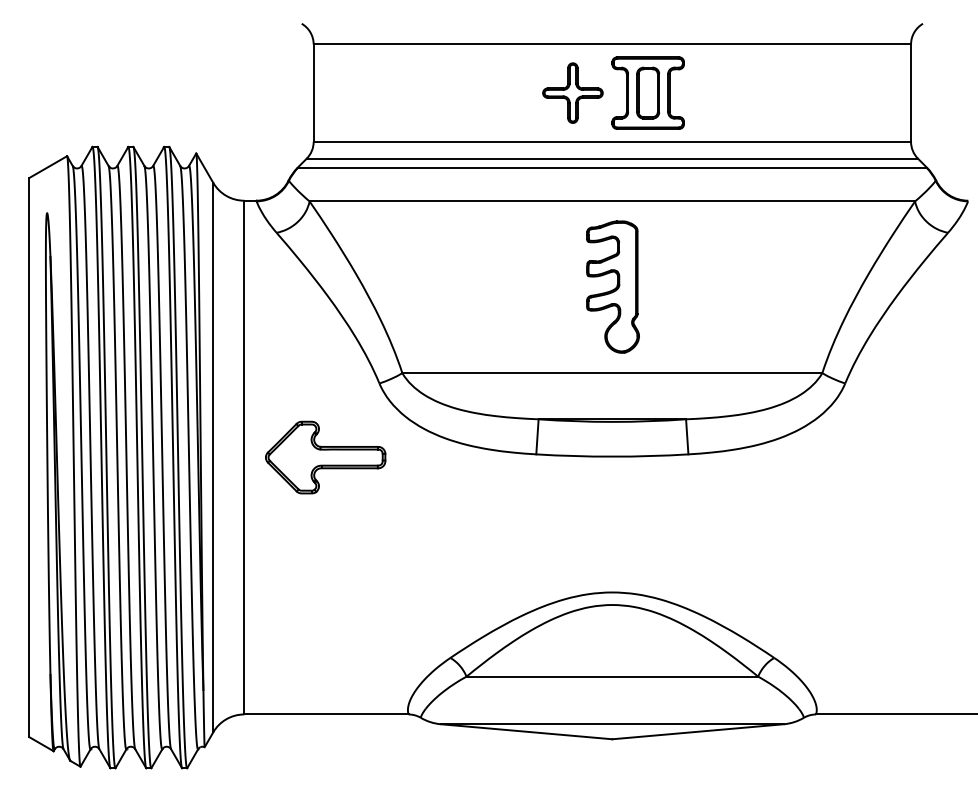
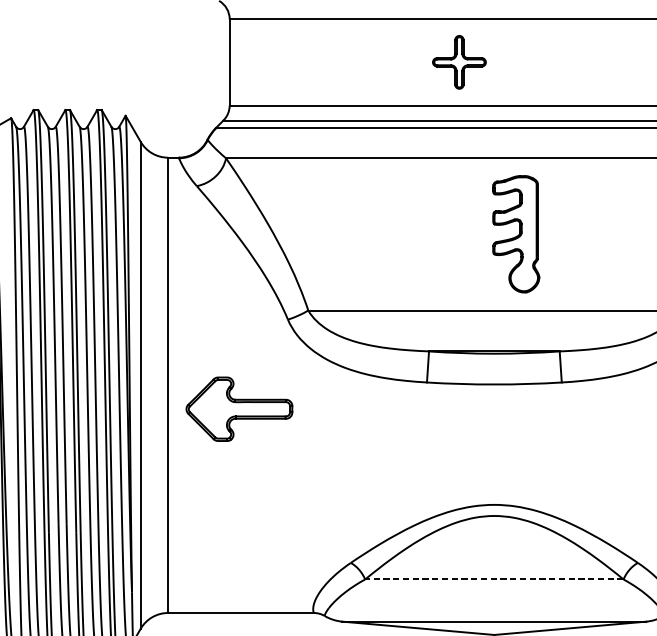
part: (647, 92) -> (525, 61), removed
part: (612, 286) -> (515, 233), moved
part: (325, 457) -> (239, 409), moved
line: (612, 676) -> (494, 579), solid -> dashed

